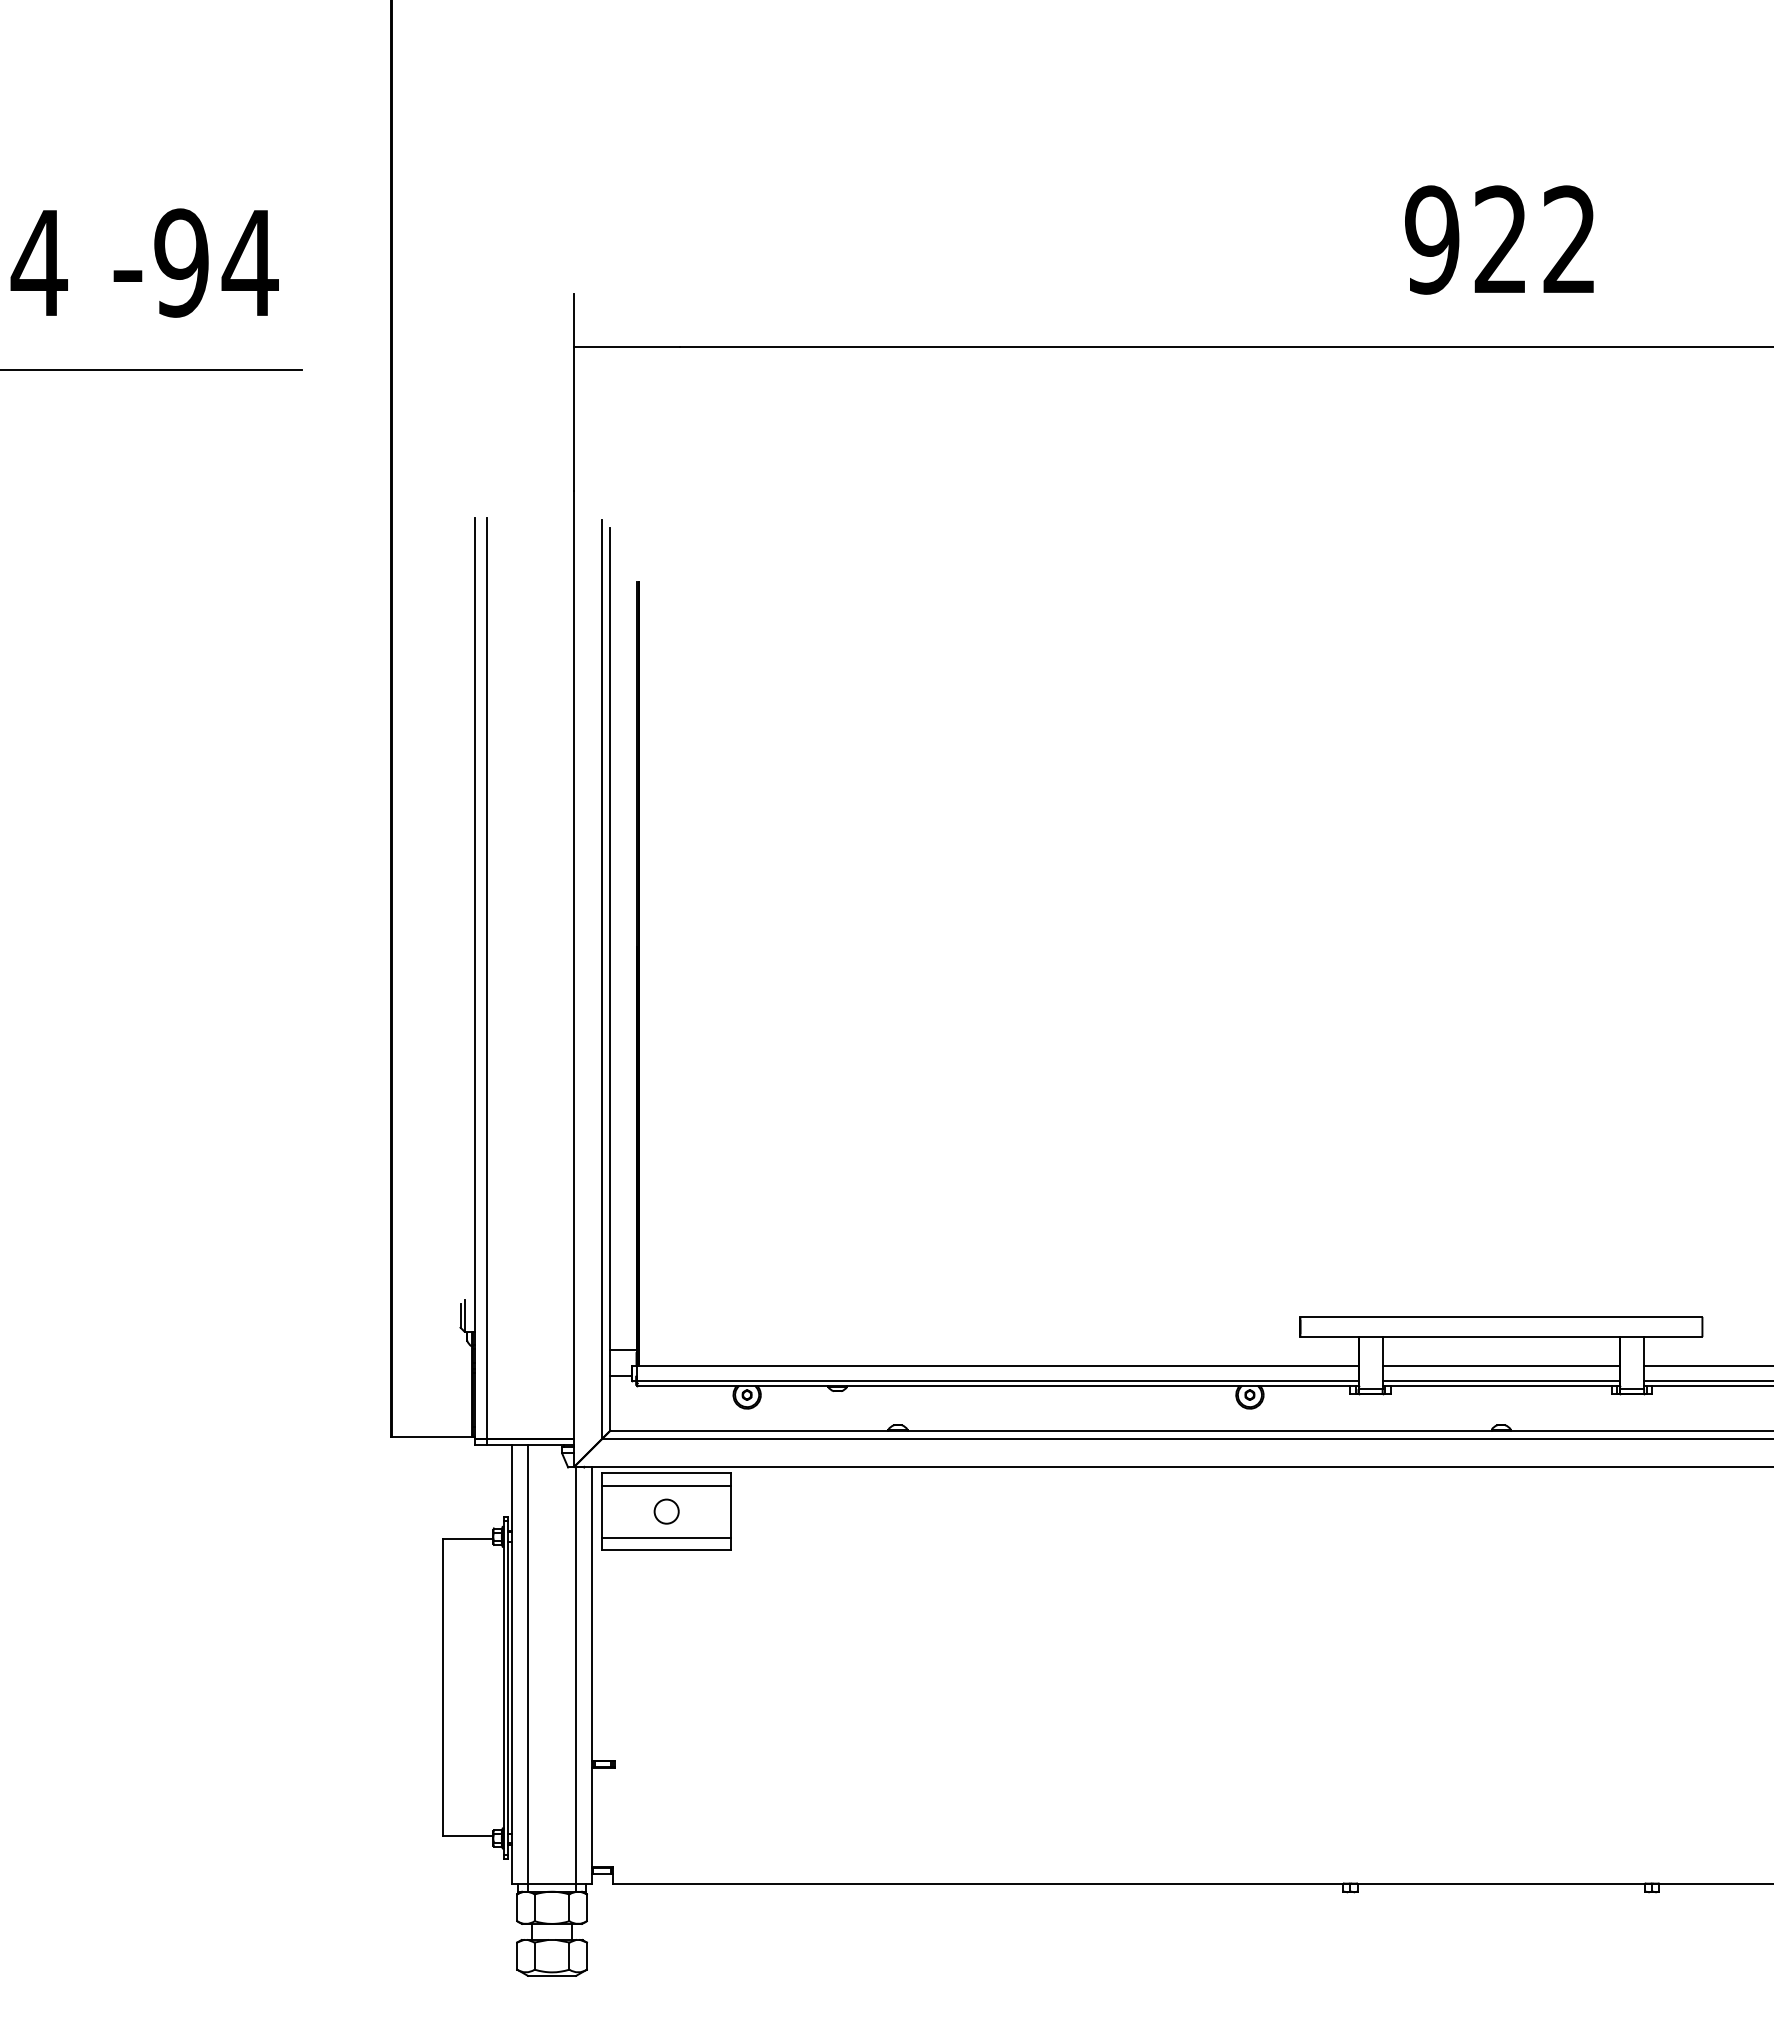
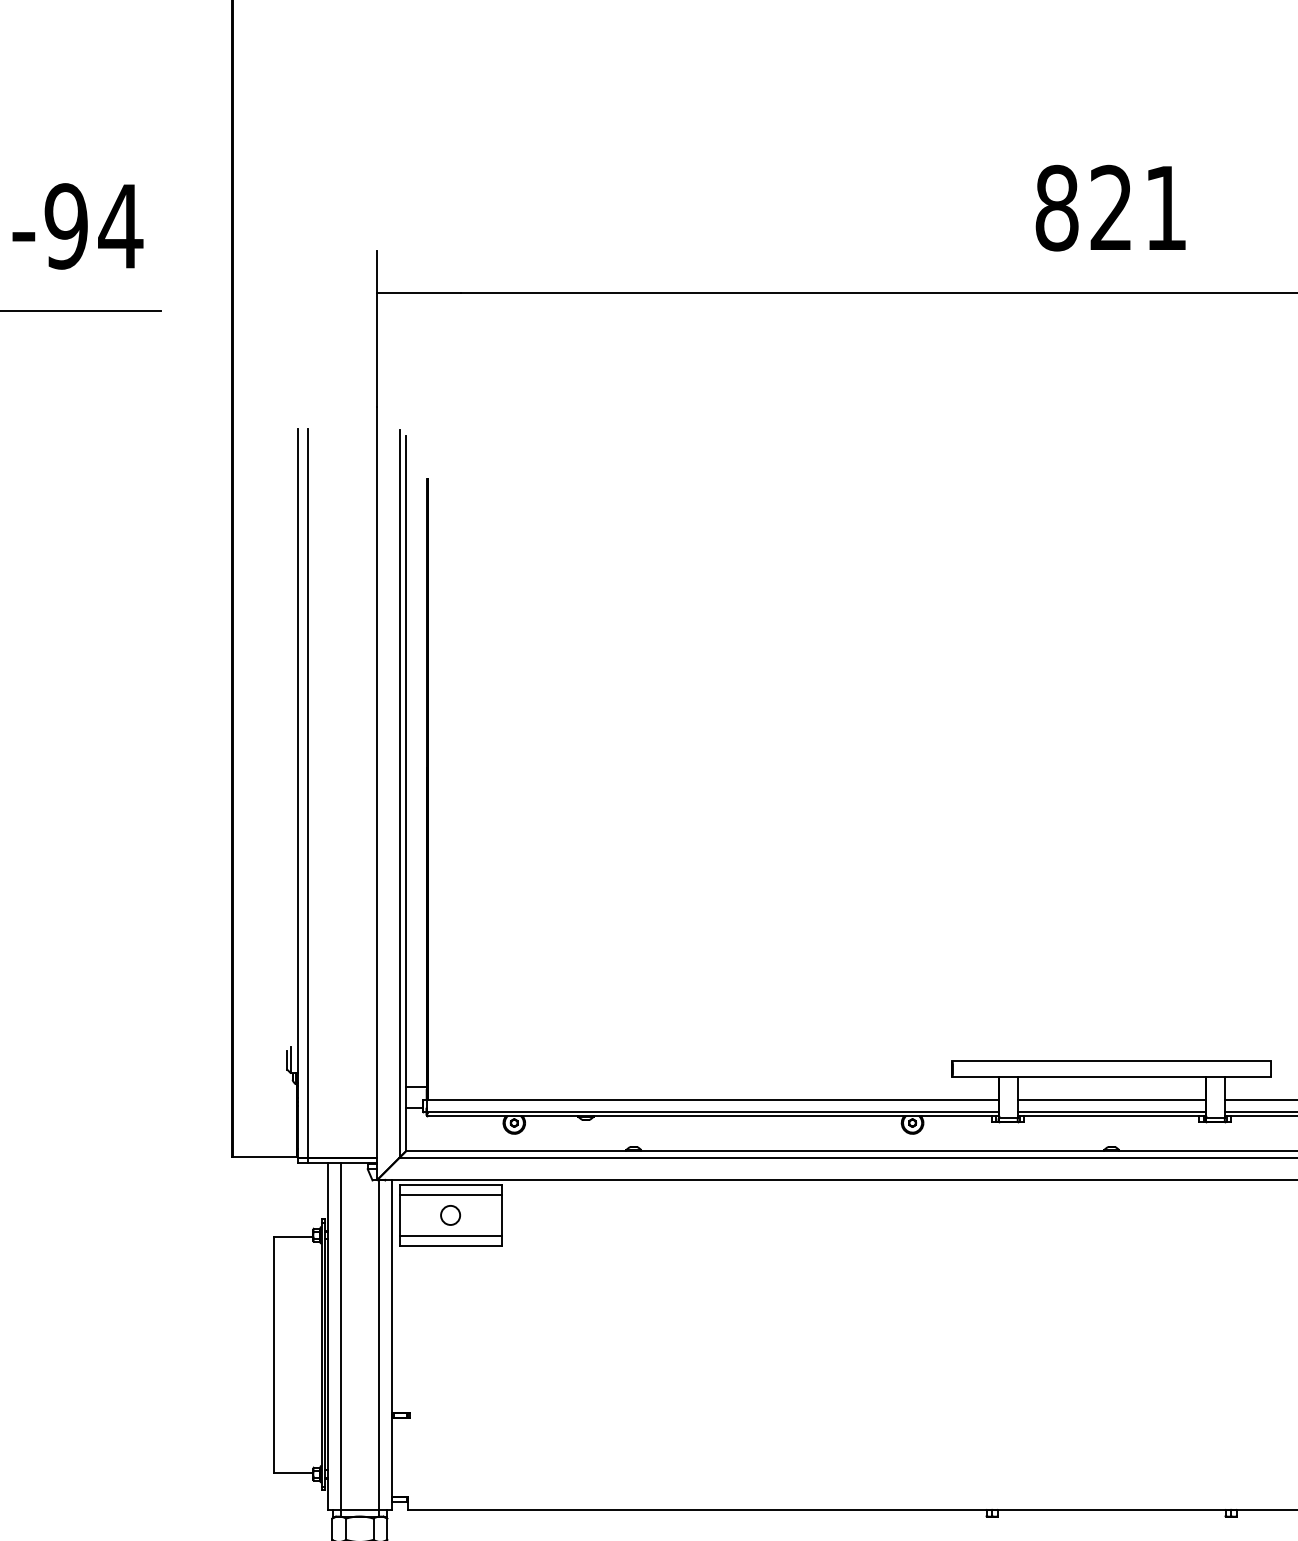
text: (1499, 239) -> (1110, 207), 922 -> 821

